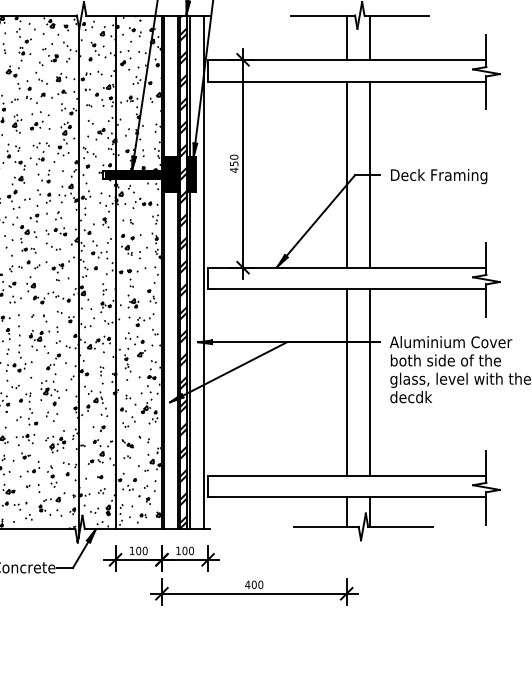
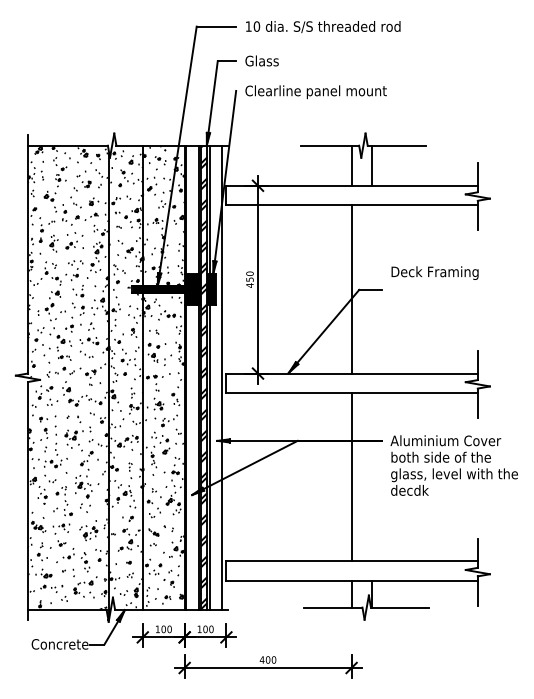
line: (369, 174) -> (372, 289), removed
text: (438, 175) -> (434, 272), moved
line: (369, 382) -> (372, 477), removed

